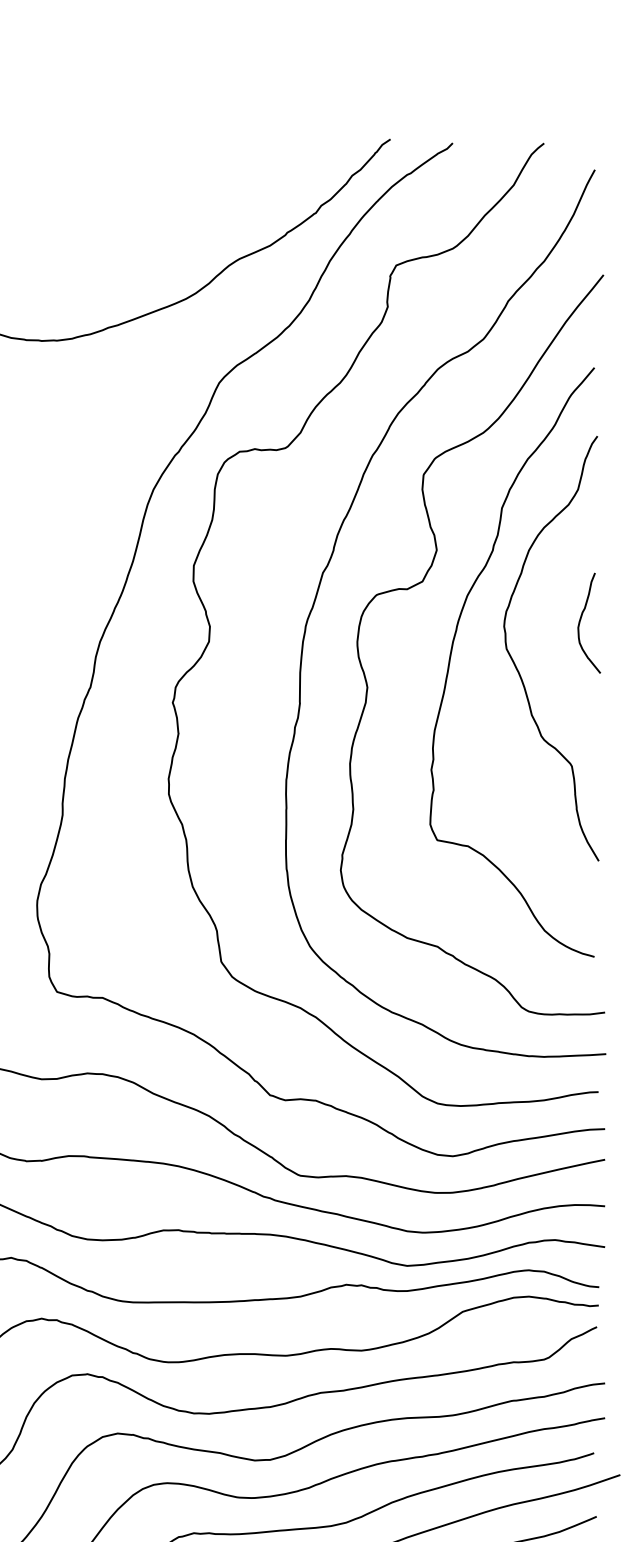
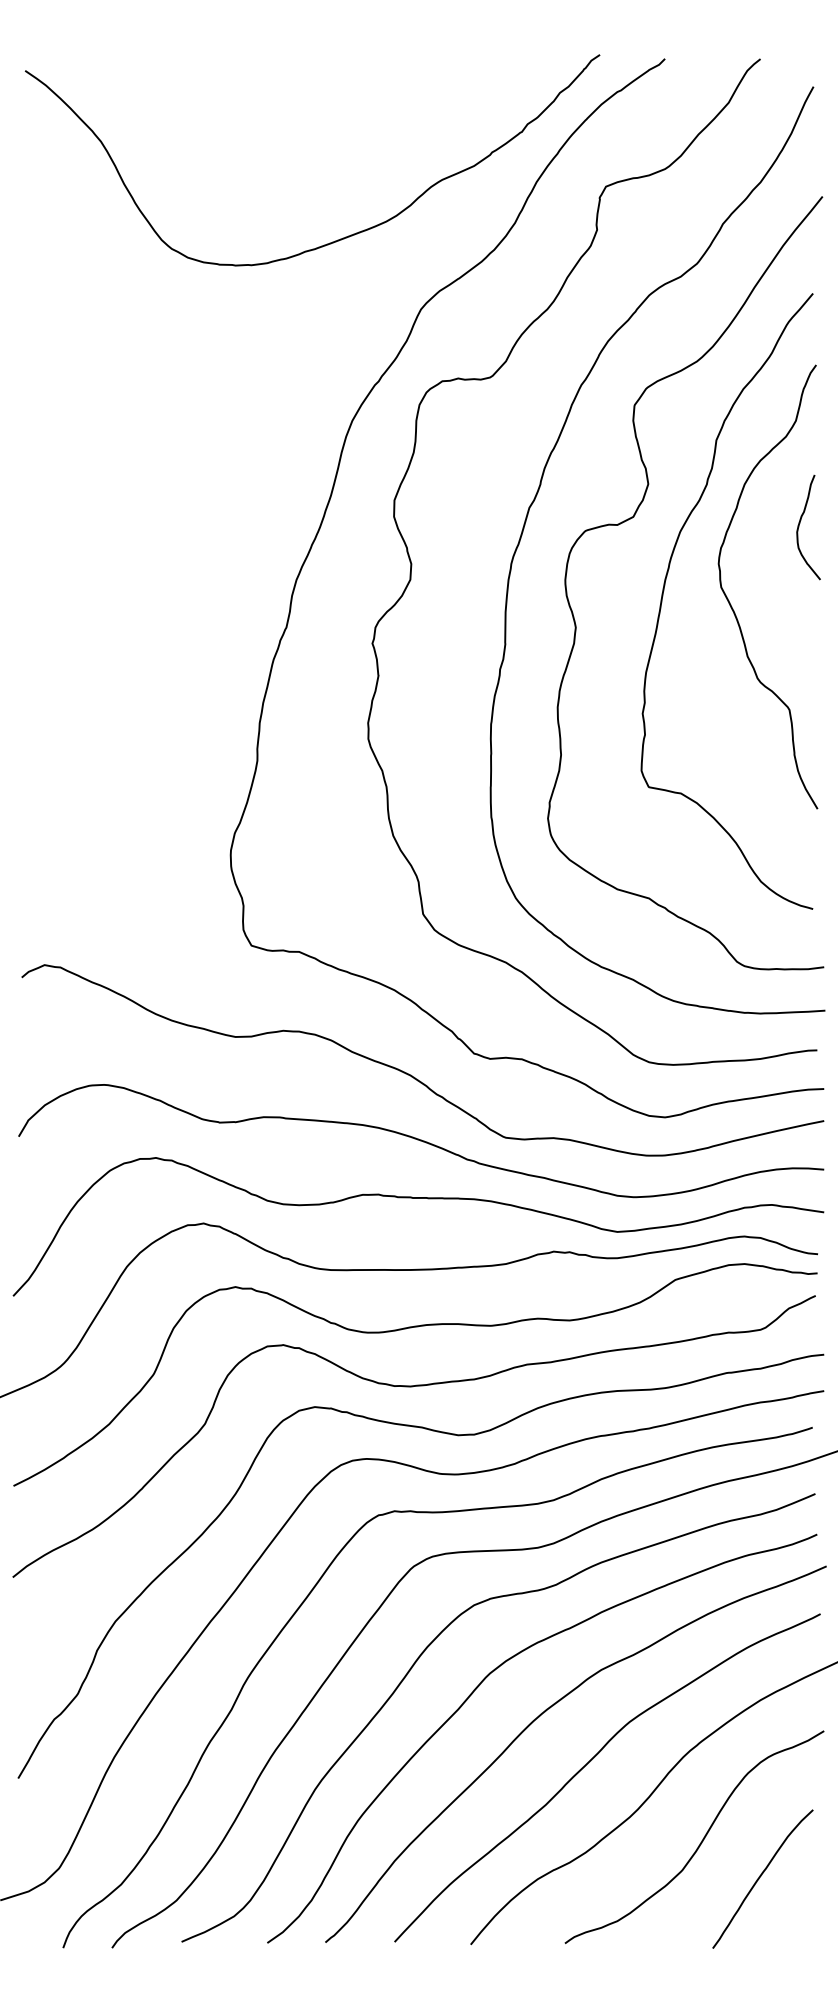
curve: (581, 619) -> (800, 523), moved

